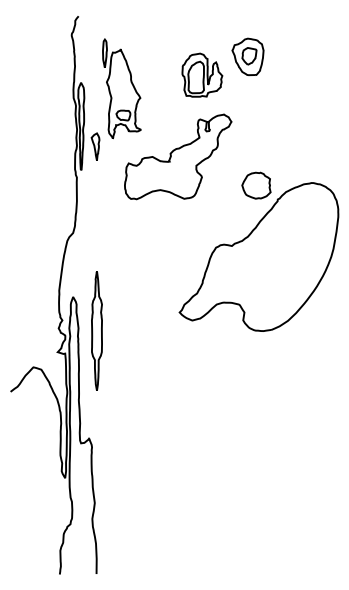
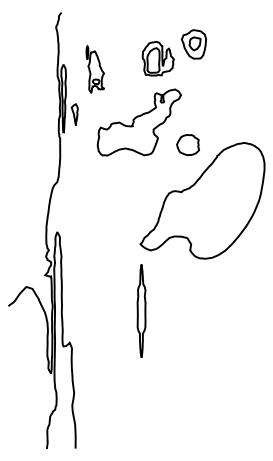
part: (121, 88) -> (95, 69), size x0.6
part: (256, 185) -> (188, 144), moved
part: (96, 330) -> (141, 310), moved

